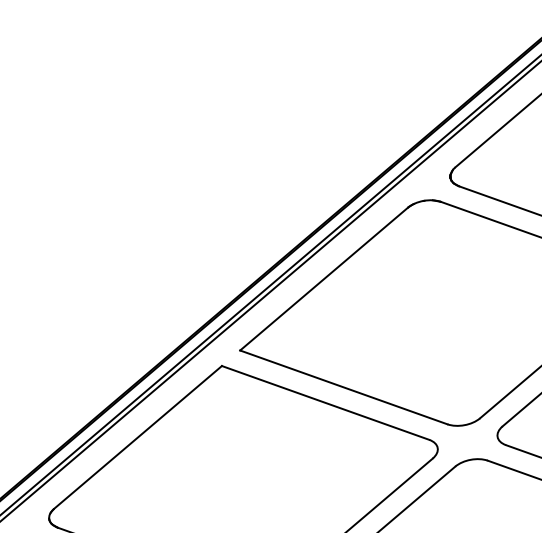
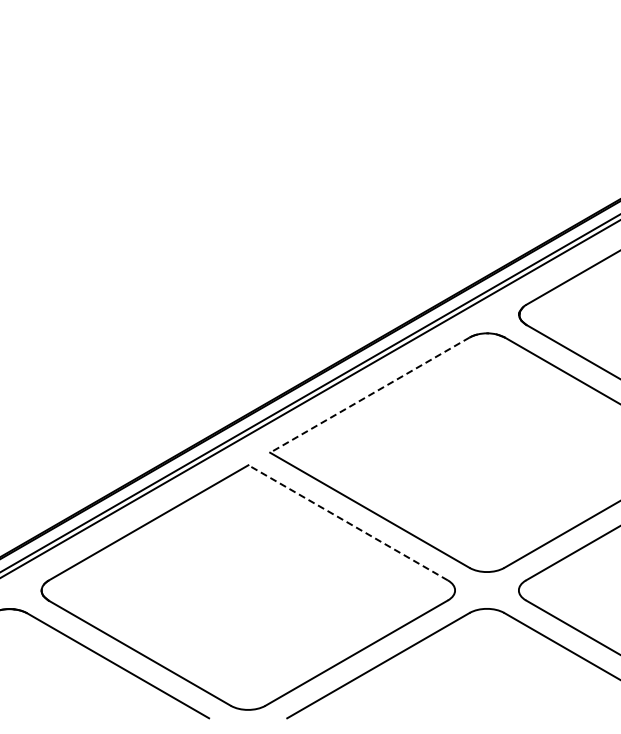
line: (323, 279) -> (369, 395), solid -> dashed
line: (324, 402) -> (347, 522), solid -> dashed

